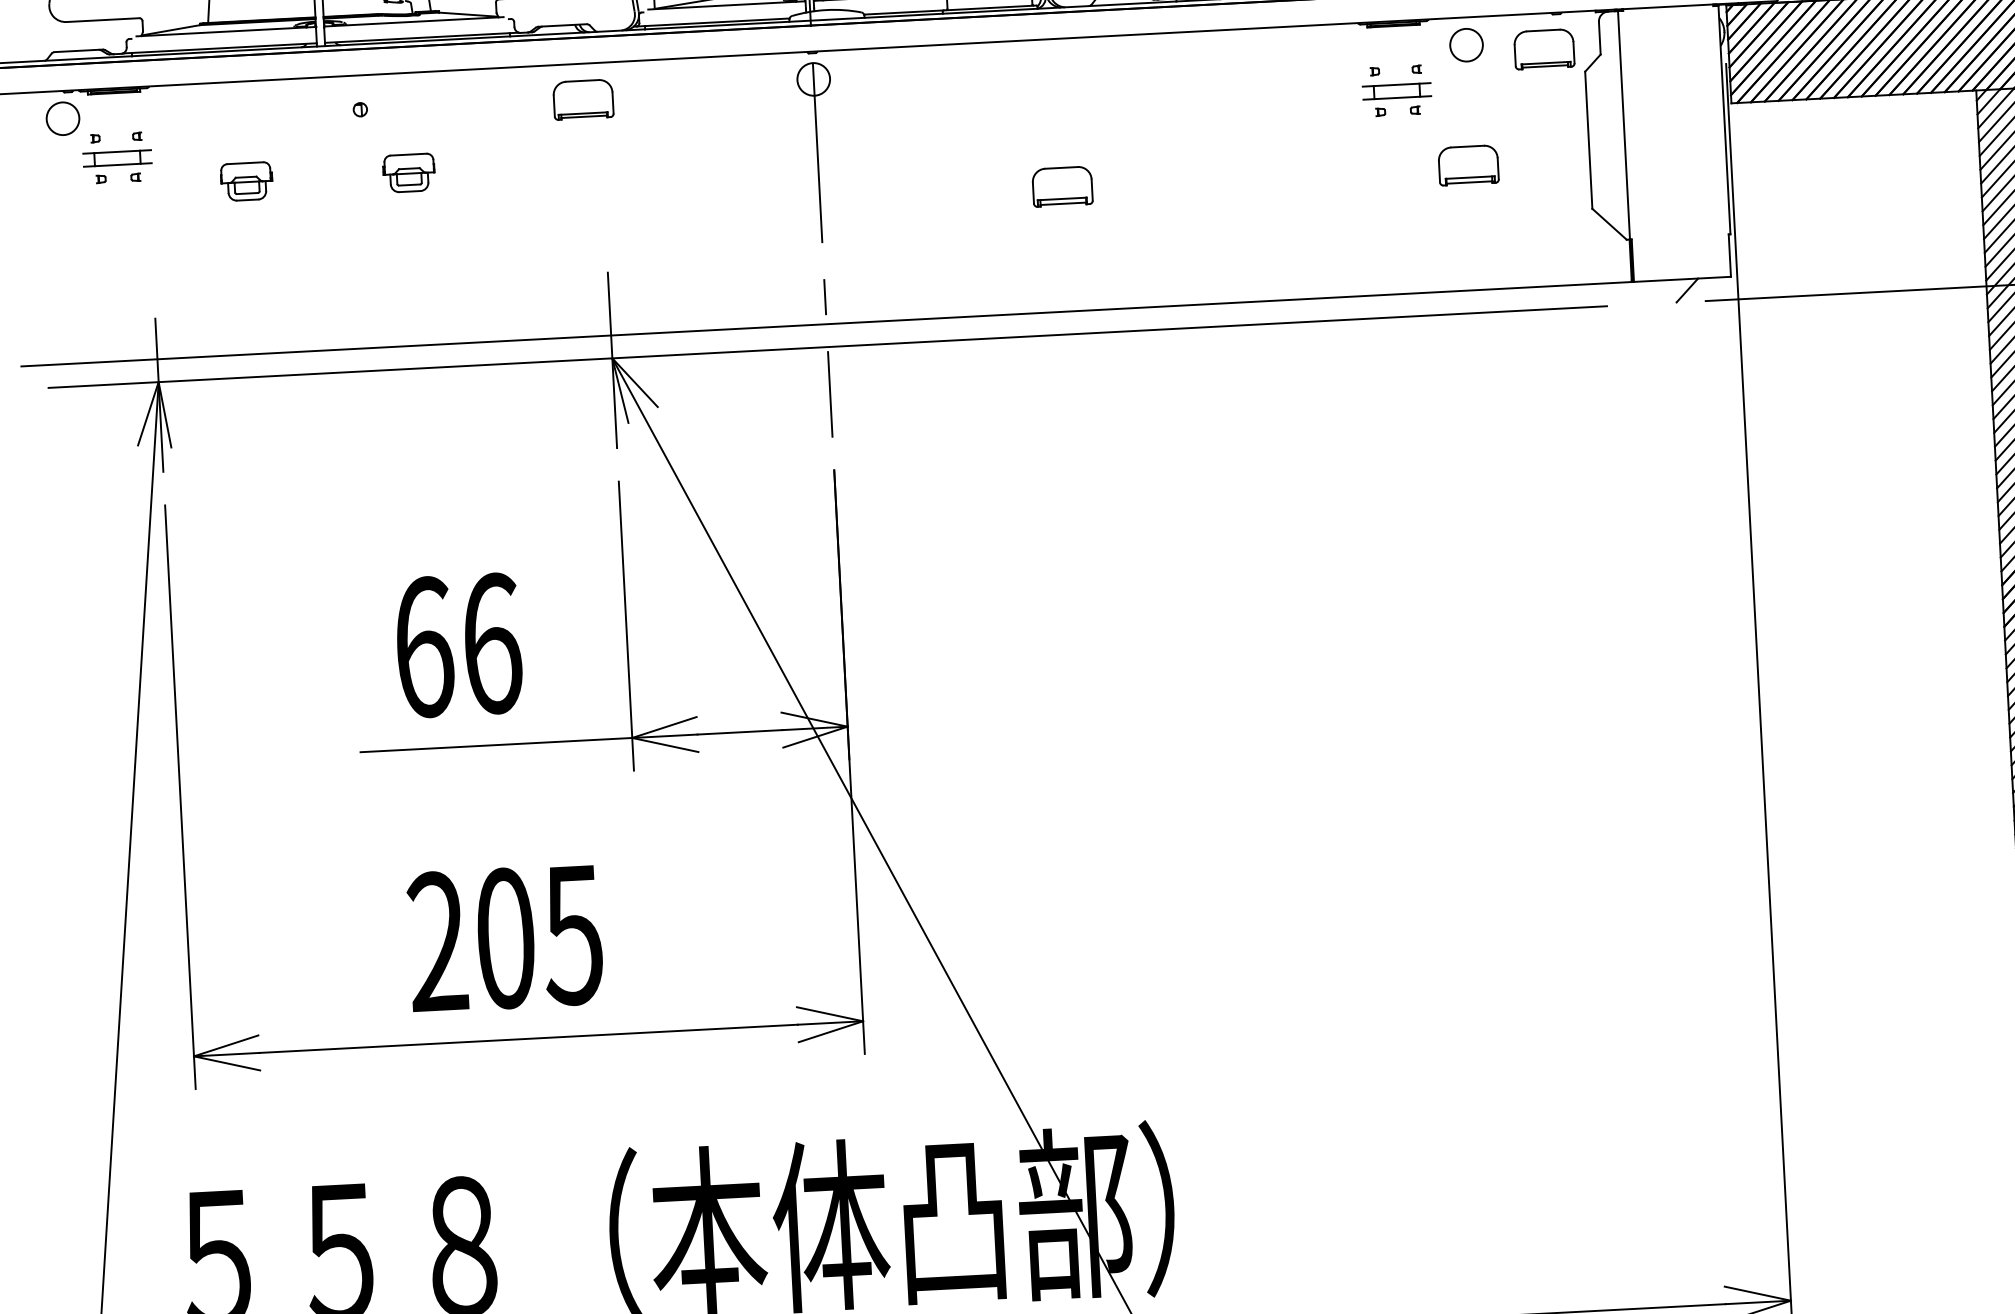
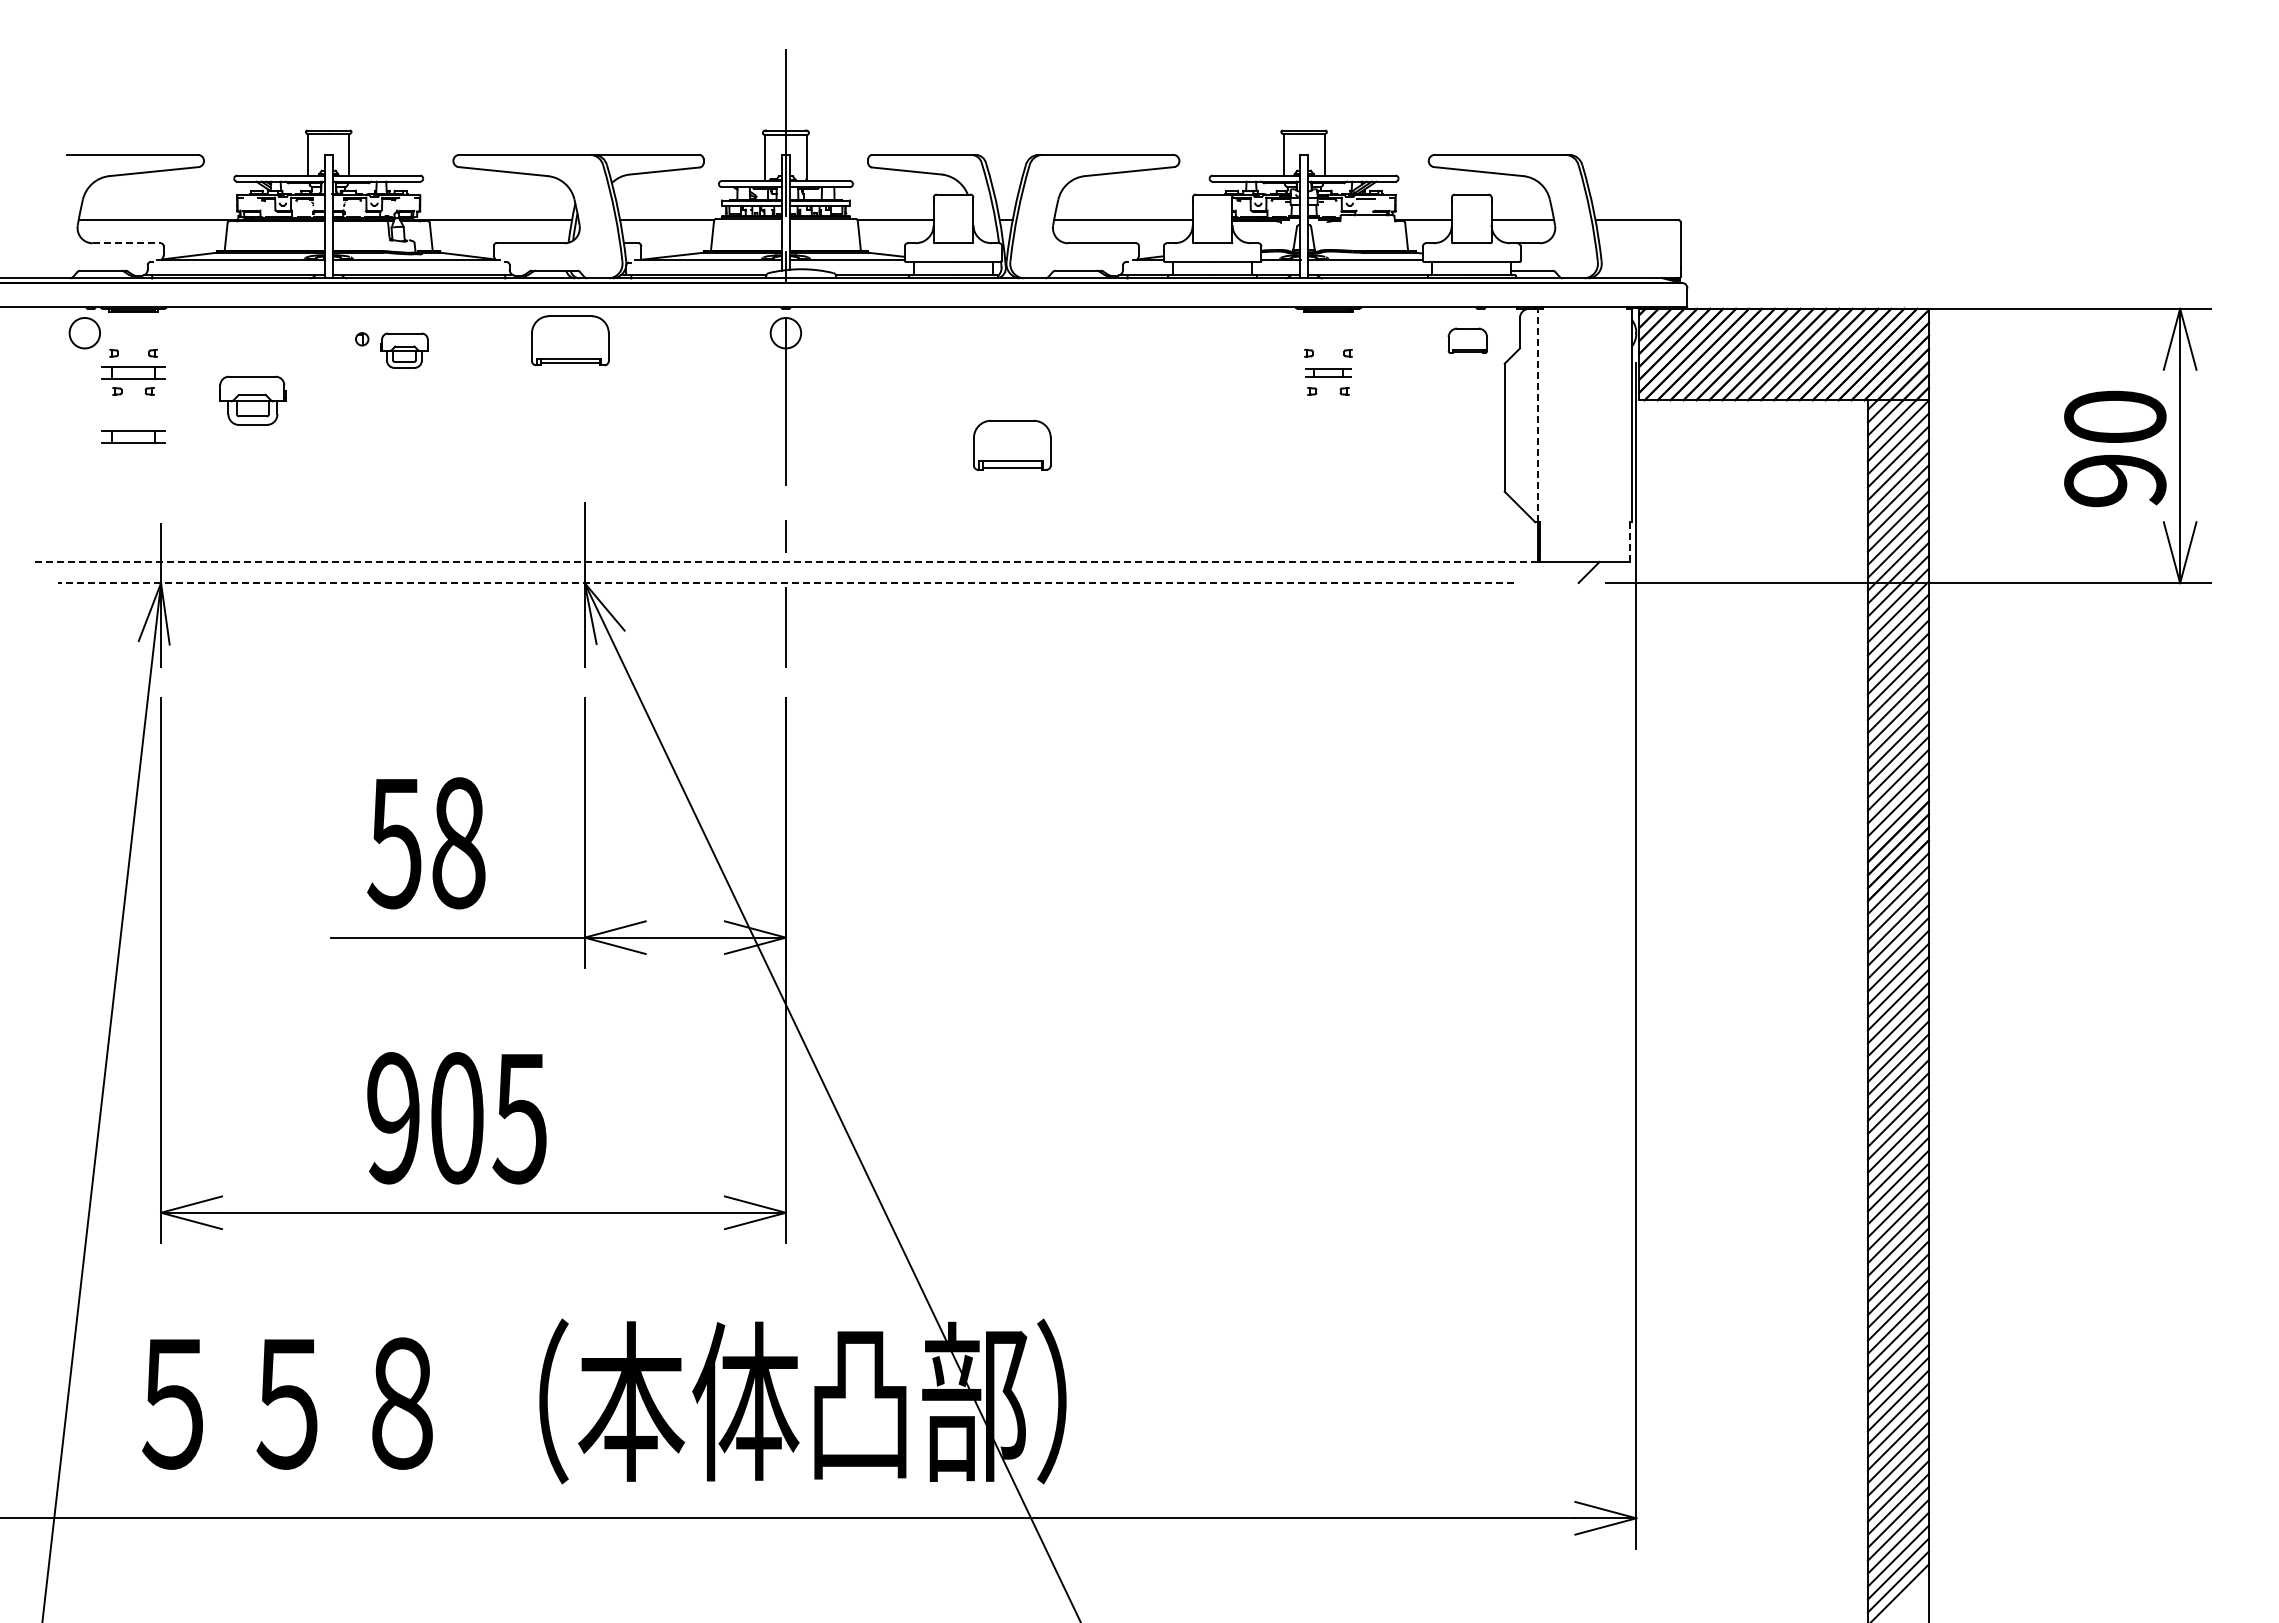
line: (103, 20) -> (127, 243), solid -> dashed
circle: (1466, 45) -> (1395, 333), removed
part: (1544, 48) -> (1467, 340), size x0.7
part: (1396, 91) -> (1328, 372), size x0.7
part: (583, 99) -> (570, 340), size x1.4
line: (1624, 125) -> (1538, 415), solid -> dashed
part: (1468, 164) -> (1391, 444), removed
part: (409, 172) -> (404, 350), moved
part: (246, 181) -> (252, 400), size x1.4
part: (1062, 185) -> (1012, 444), size x1.4
part: (120, 226) -> (133, 436), added
line: (1729, 256) -> (1630, 542), solid -> dashed
line: (826, 323) -> (785, 561), solid -> dashed
line: (827, 347) -> (785, 583), solid -> dashed
text: (457, 644) -> (426, 842), 66 -> 58
text: (437, 942) -> (393, 1118), 205 -> 905

